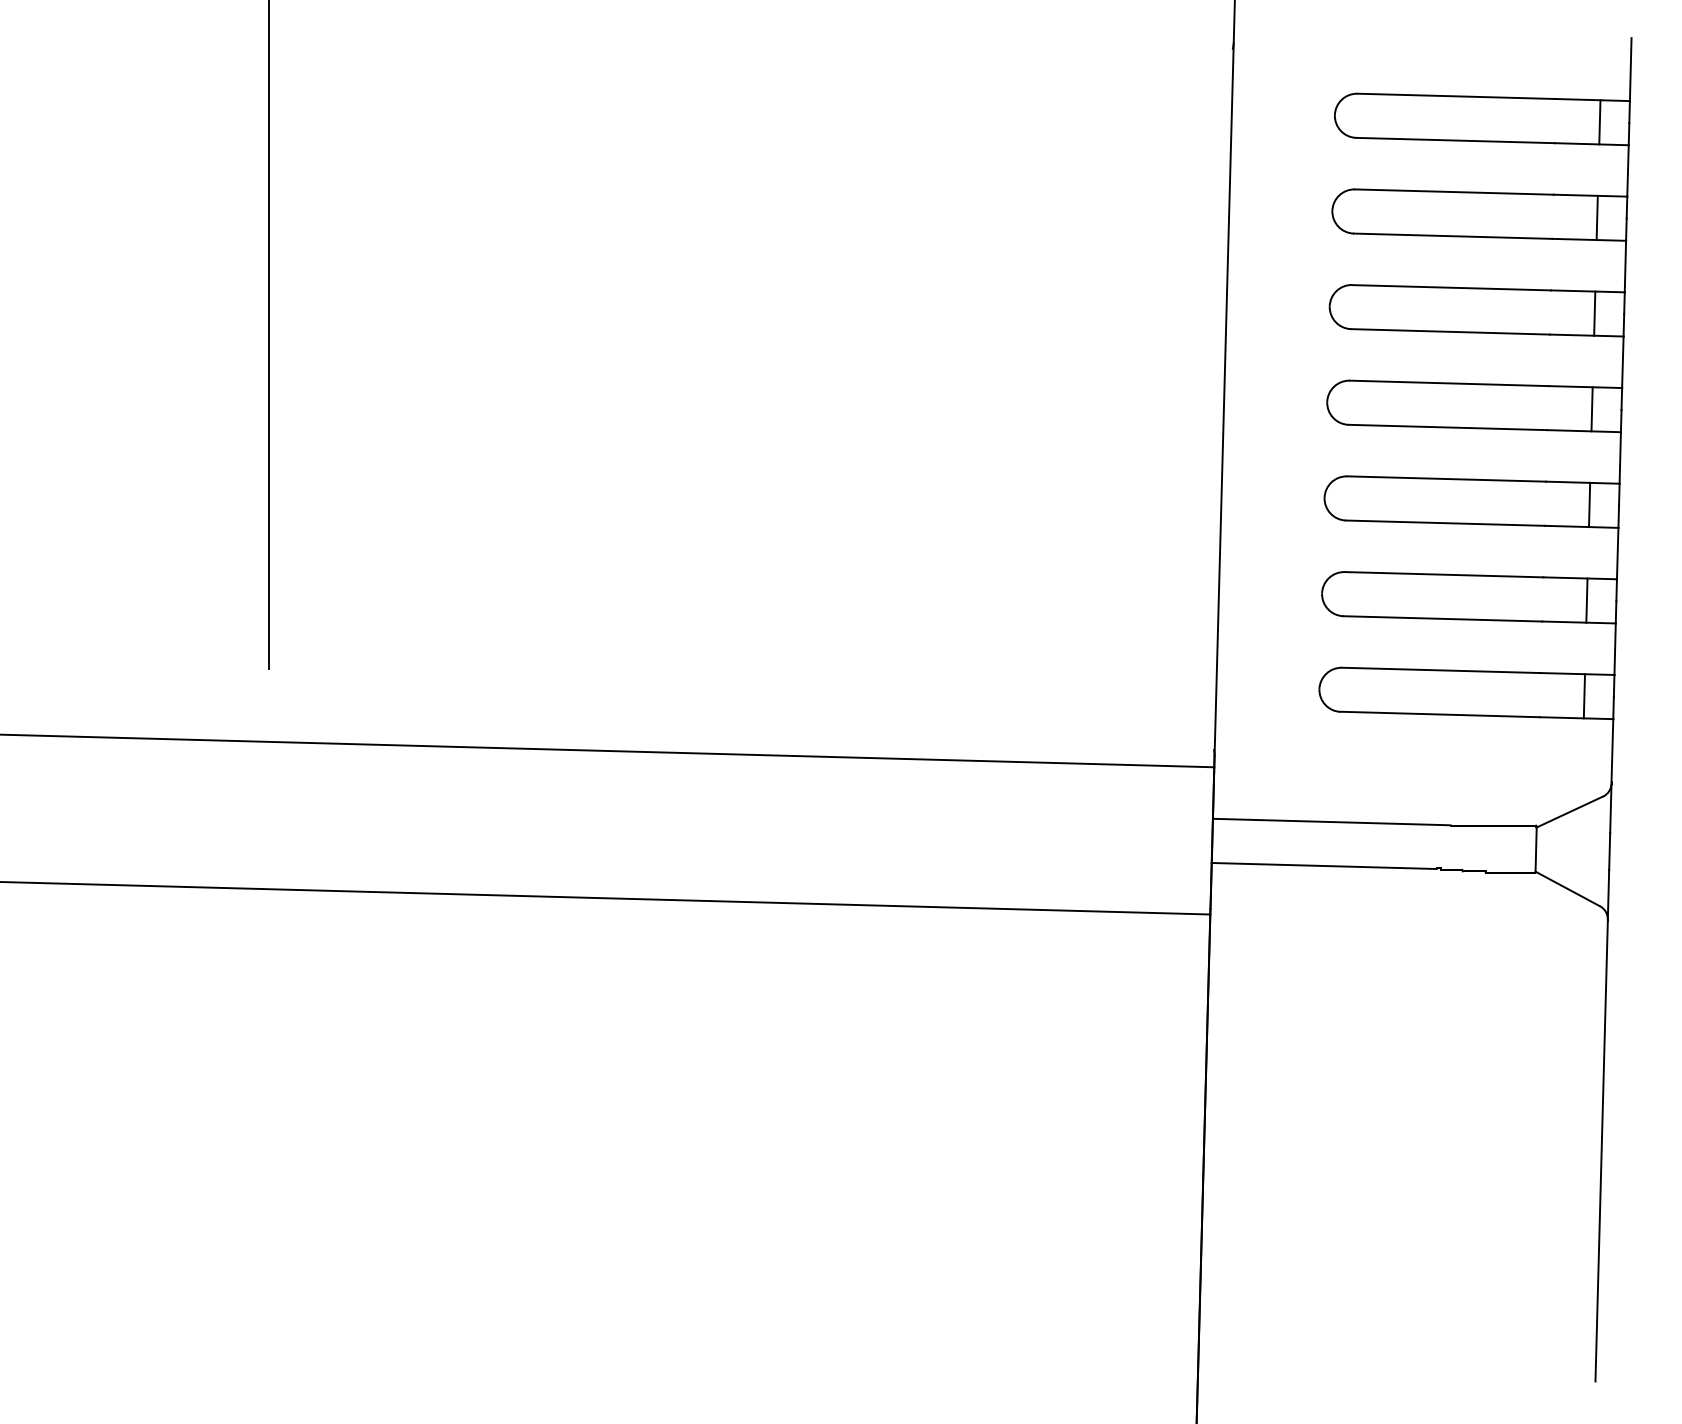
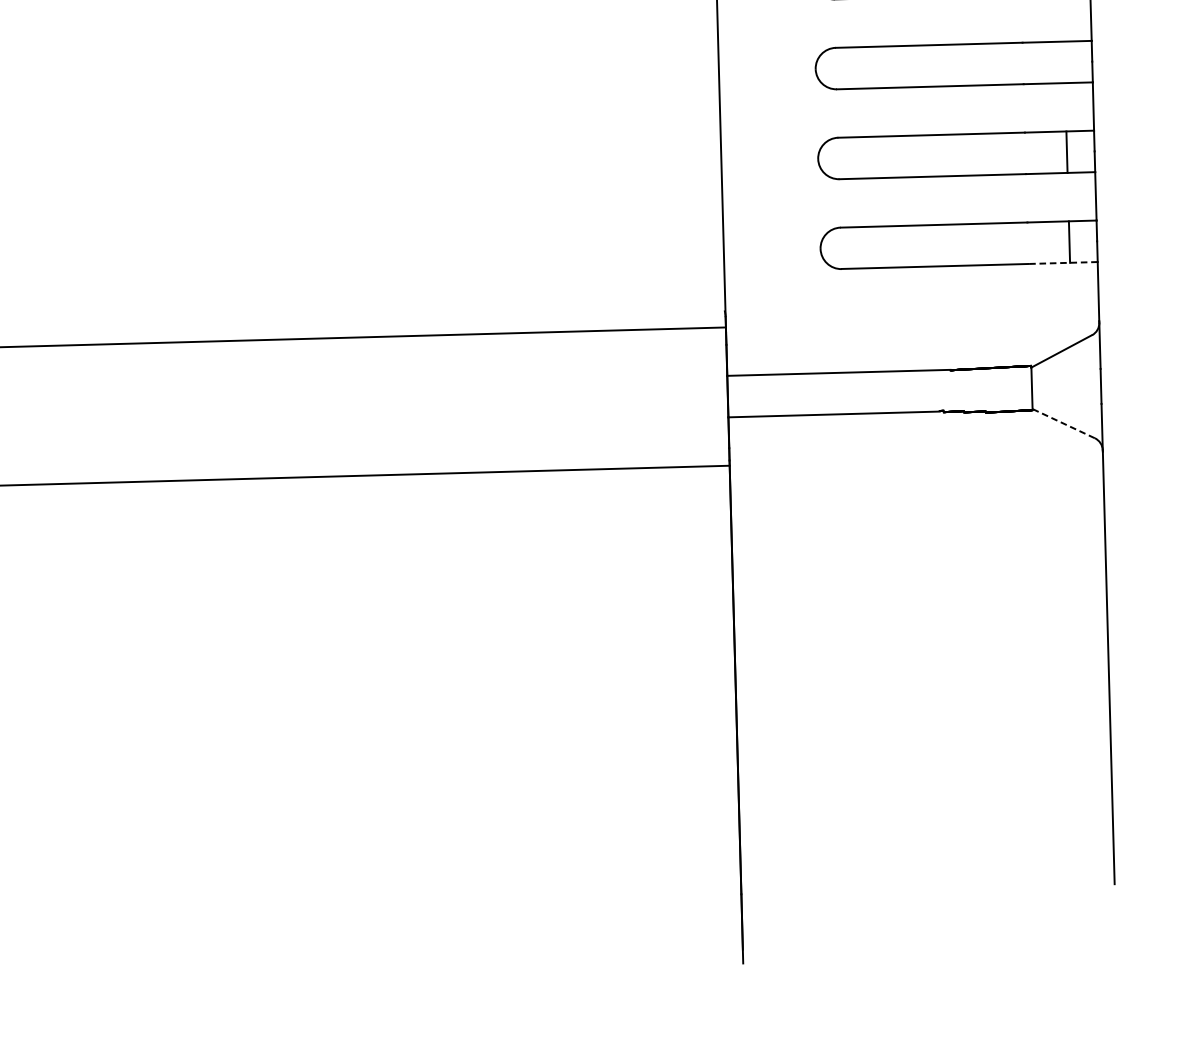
line: (1589, 504) -> (1064, 61), removed
line: (1576, 718) -> (1063, 263), solid -> dashed
line: (1567, 888) -> (1063, 423), solid -> dashed

